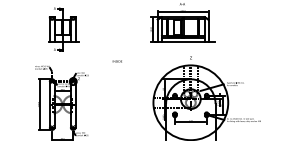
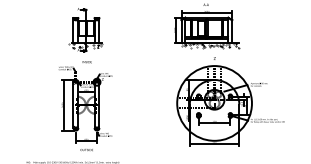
hatch: (61, 44) -> (85, 45), added
hatch: (186, 44) -> (210, 45), added
text: (116, 61) -> (86, 62), moved

